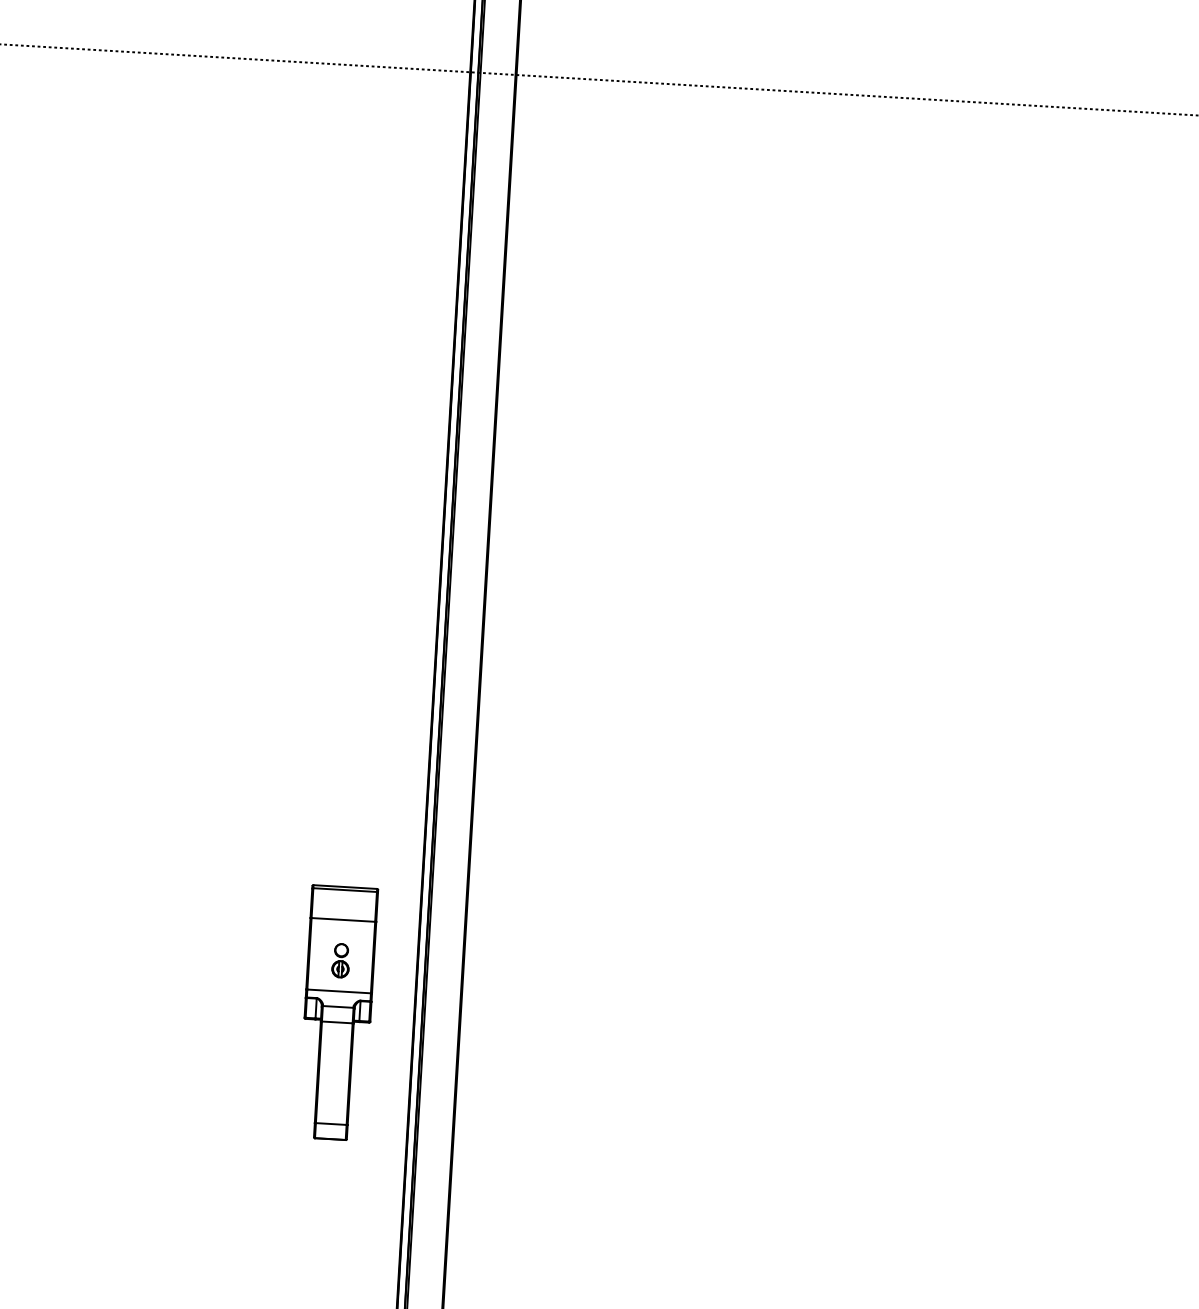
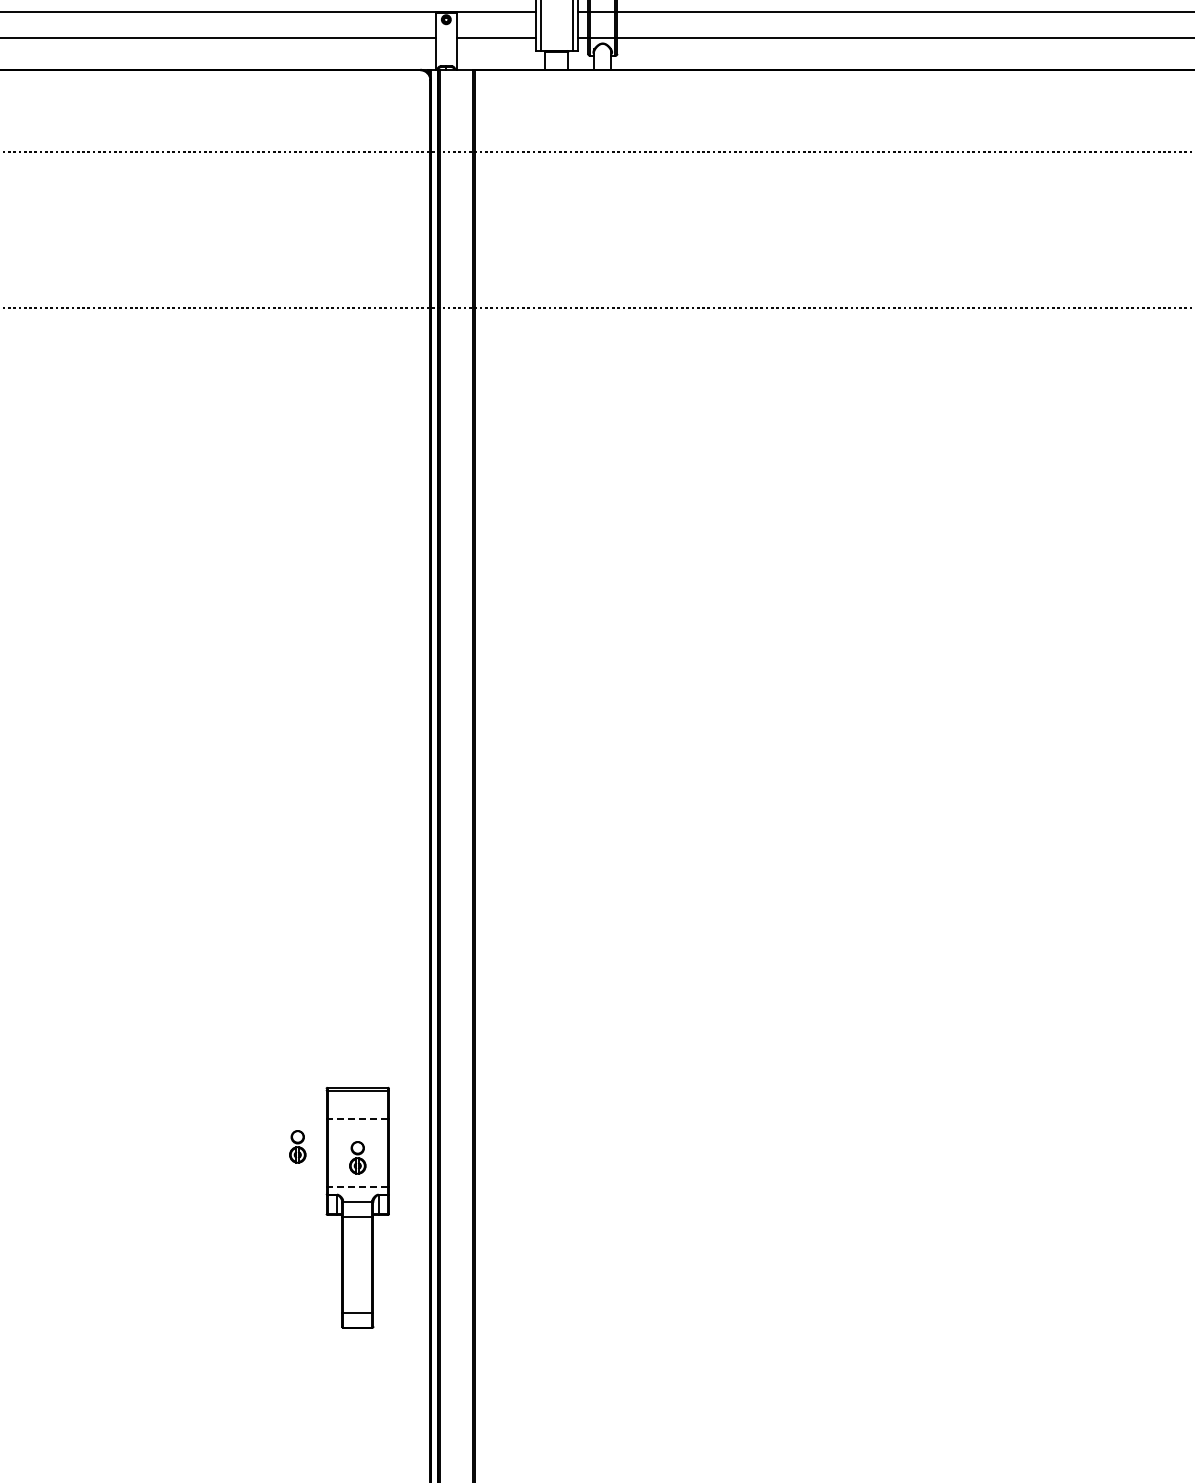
line: (343, 920) -> (357, 1119), solid -> dashed
part: (278, 945) -> (297, 1146), added
line: (338, 991) -> (357, 1187), solid -> dashed

